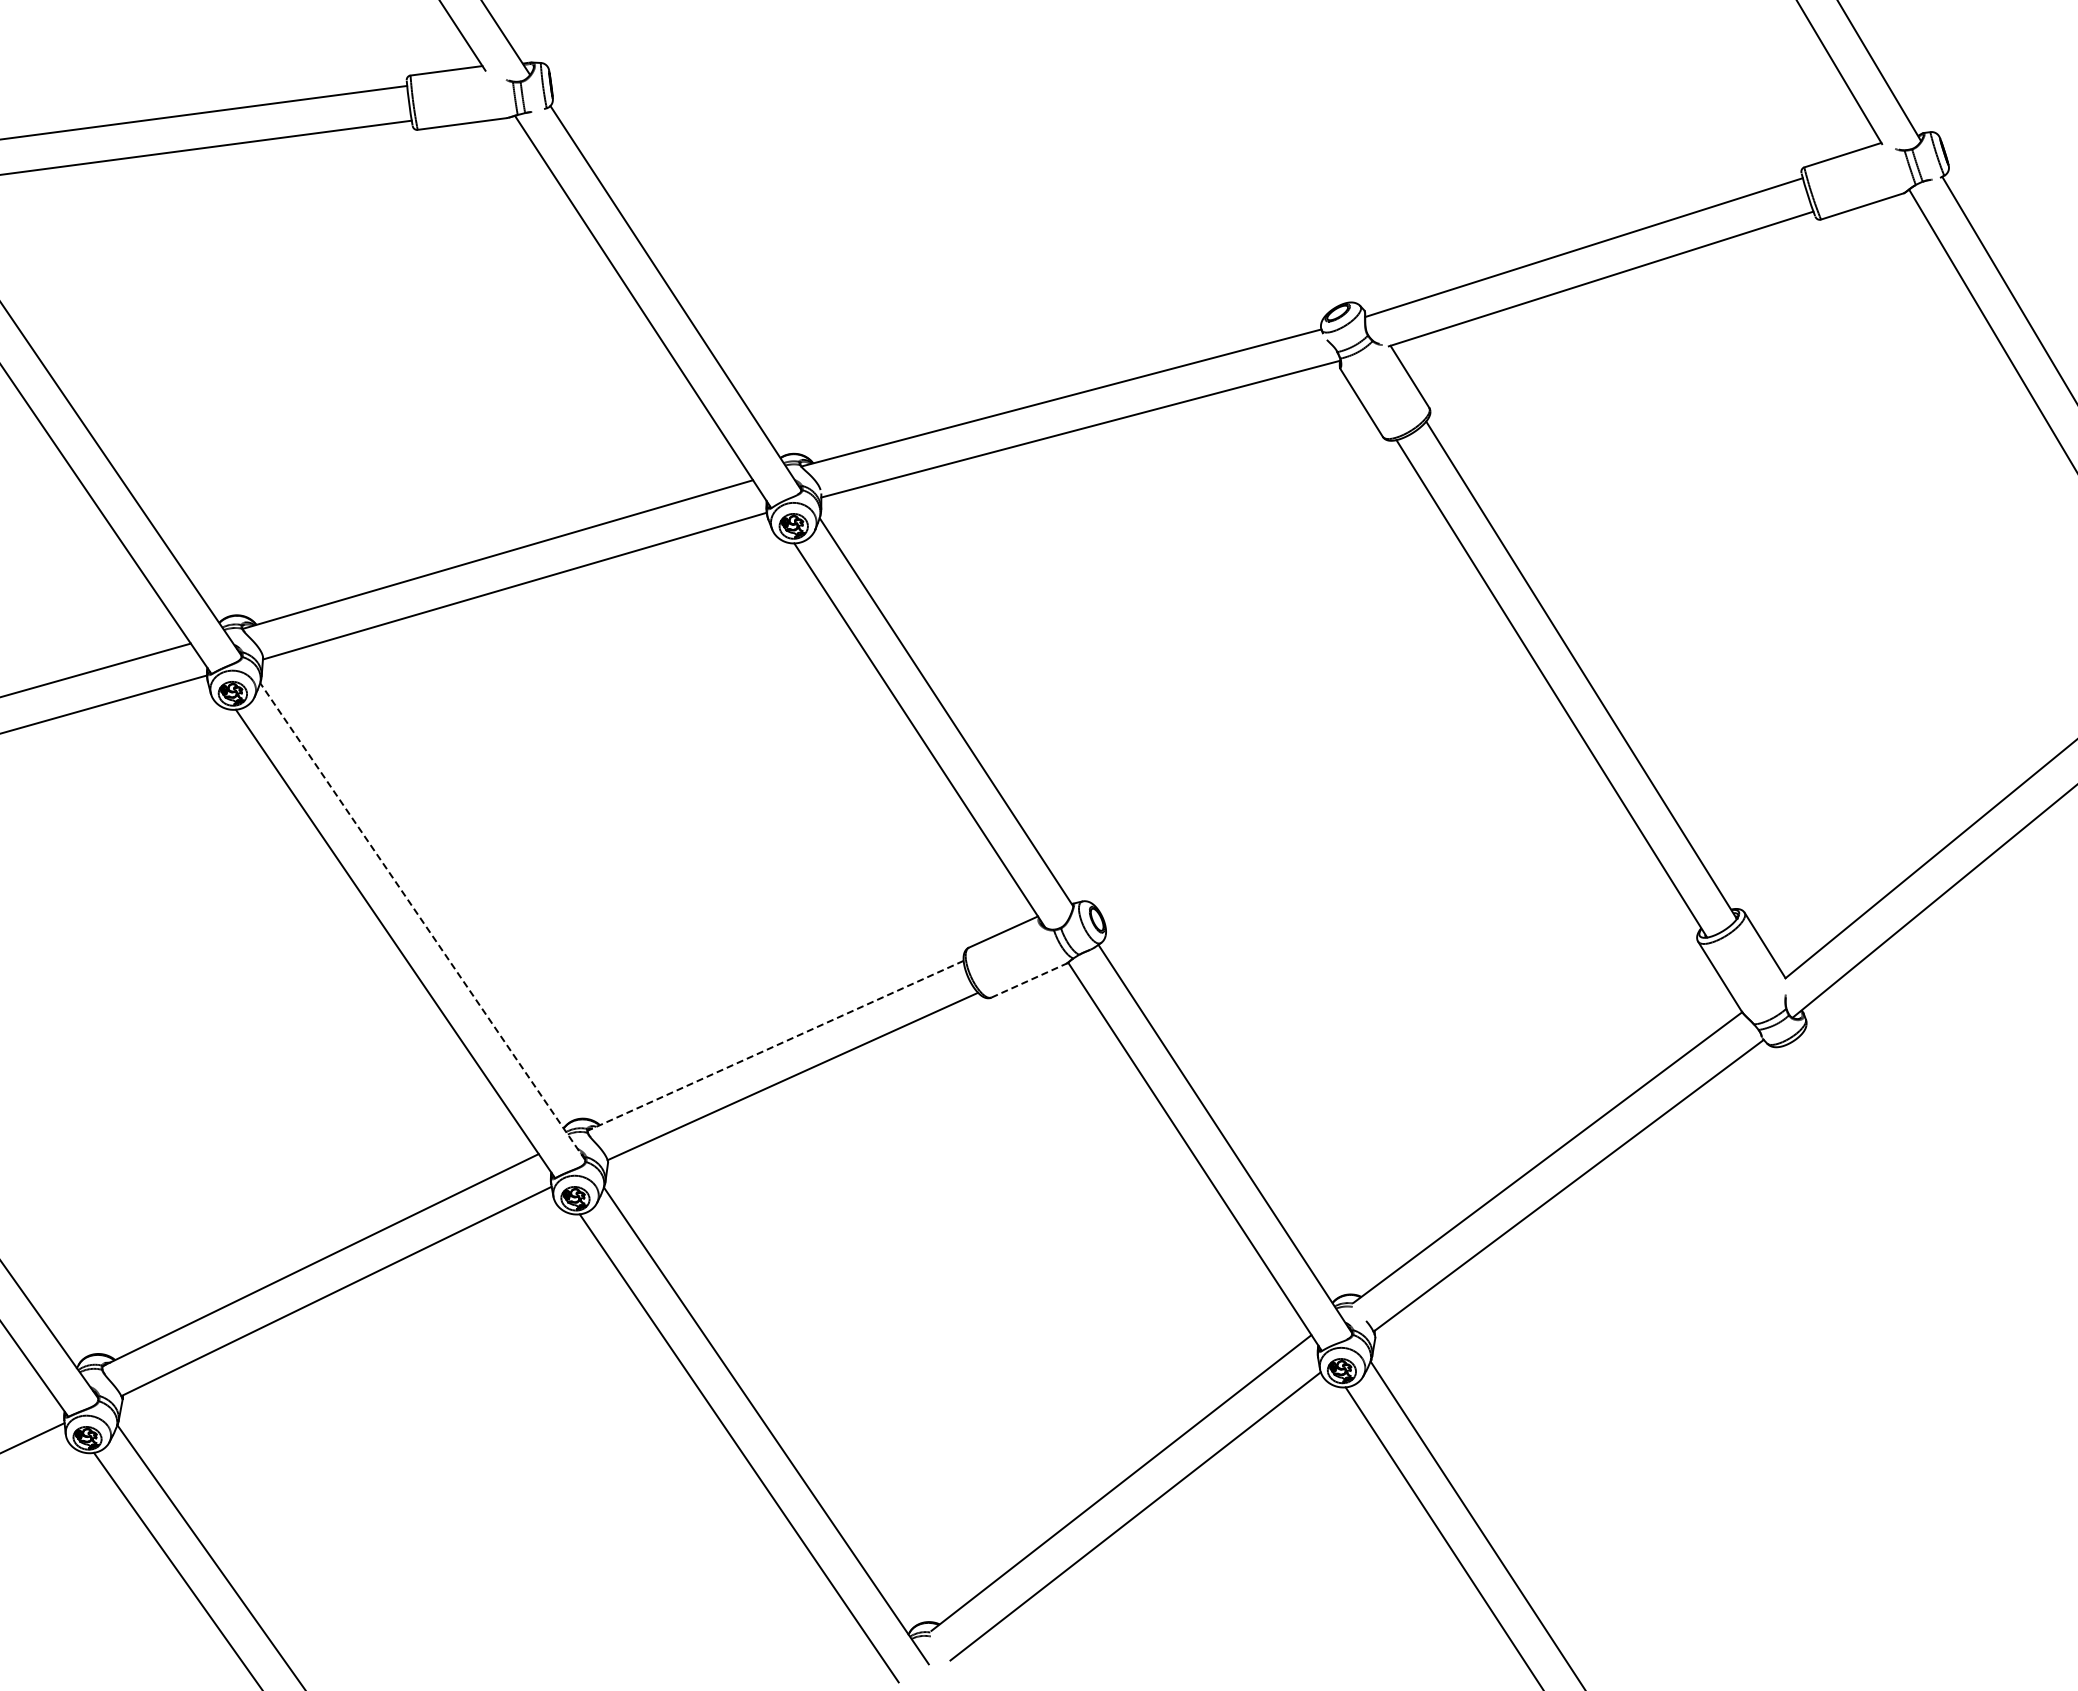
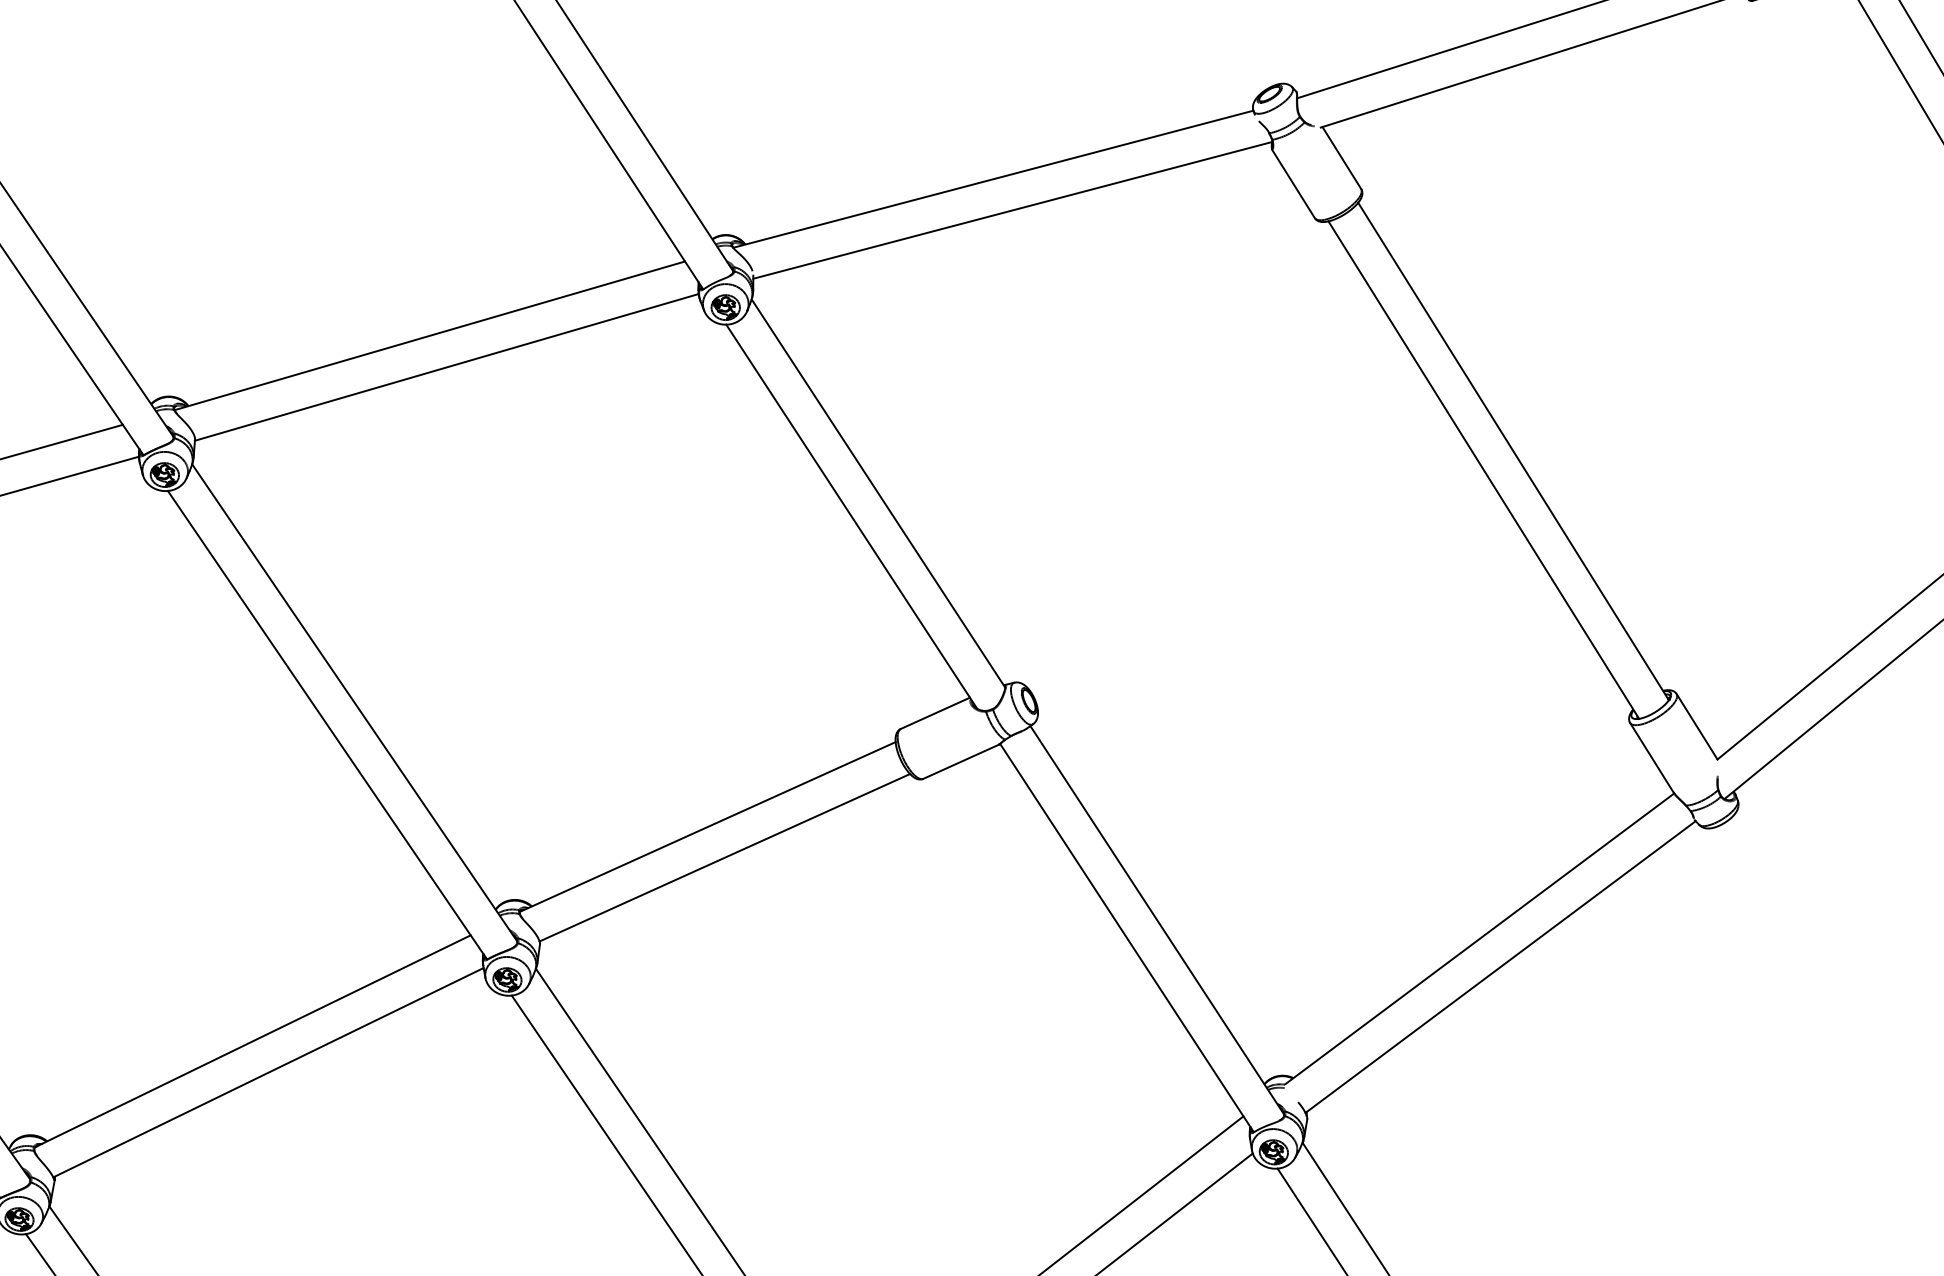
line: (422, 921) -> (354, 702), dashed -> solid
line: (1029, 980) -> (961, 761), dashed -> solid
line: (775, 1045) -> (707, 826), dashed -> solid

